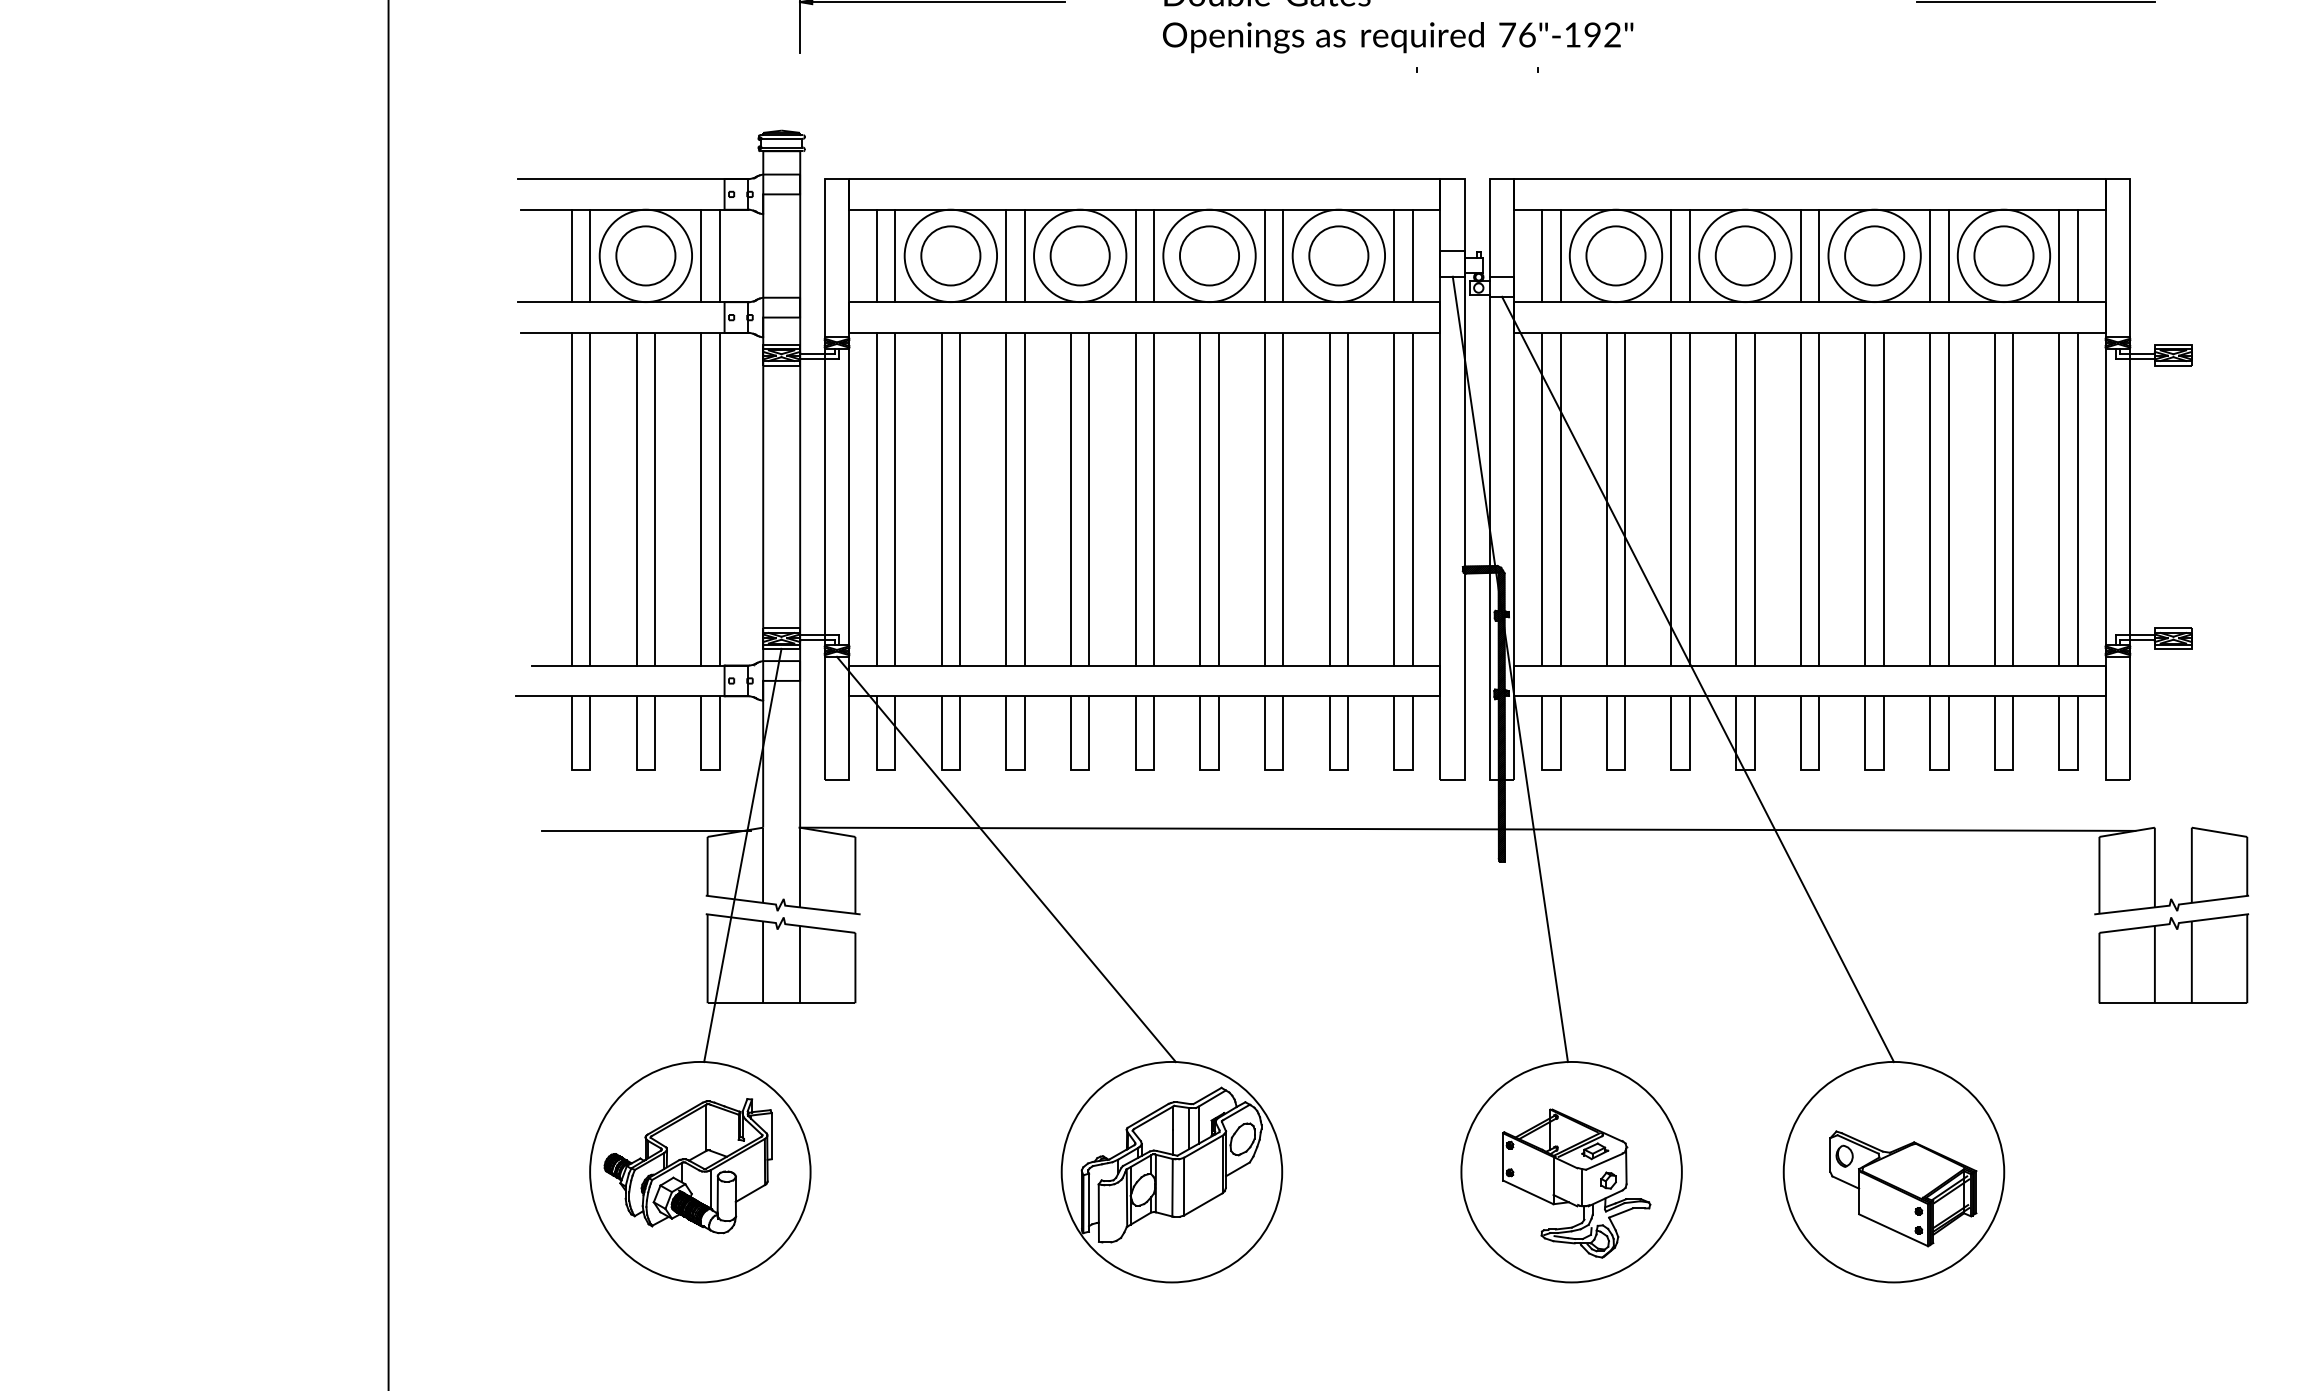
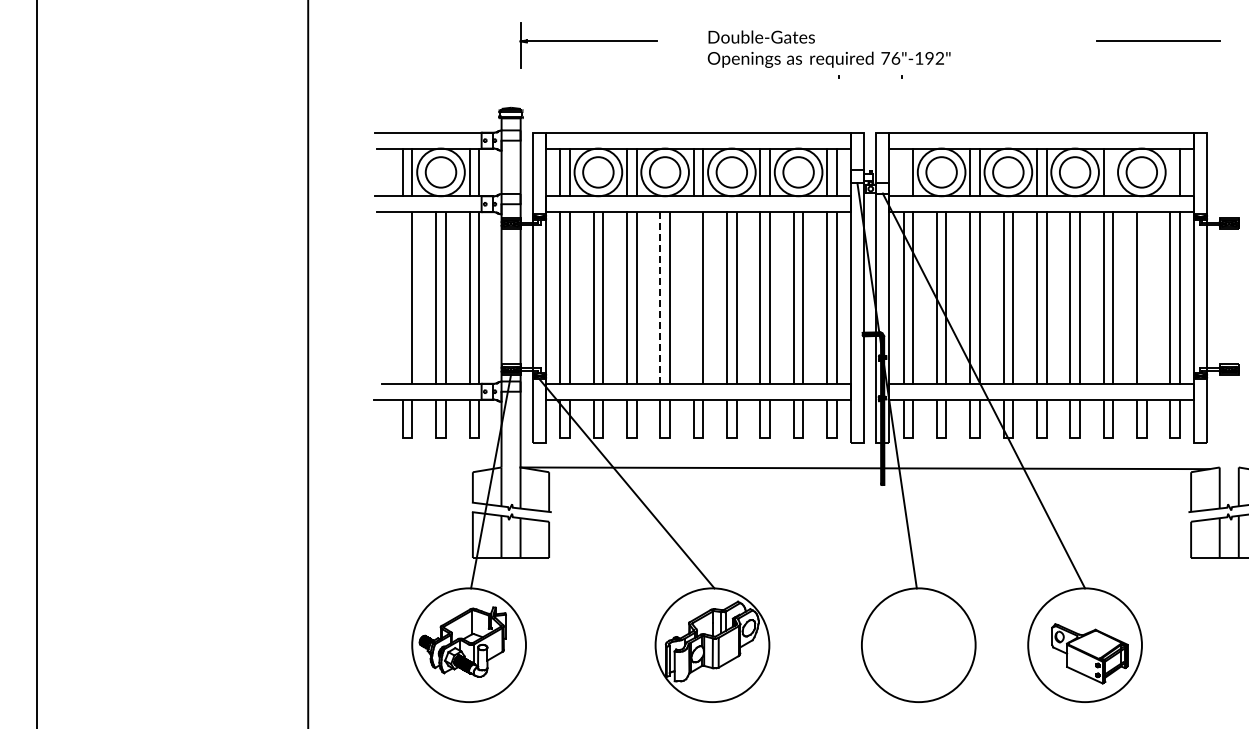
line: (1542, 256) -> (903, 172), removed
line: (1949, 256) -> (1113, 172), removed
line: (2059, 256) -> (1170, 172), removed
line: (571, 498) -> (402, 297), removed
line: (1071, 498) -> (660, 297), solid -> dashed
line: (1135, 498) -> (693, 297), removed
line: (2012, 498) -> (1146, 297), removed
line: (646, 831) -> (441, 469), removed
part: (1576, 1182) -> (921, 650), removed

